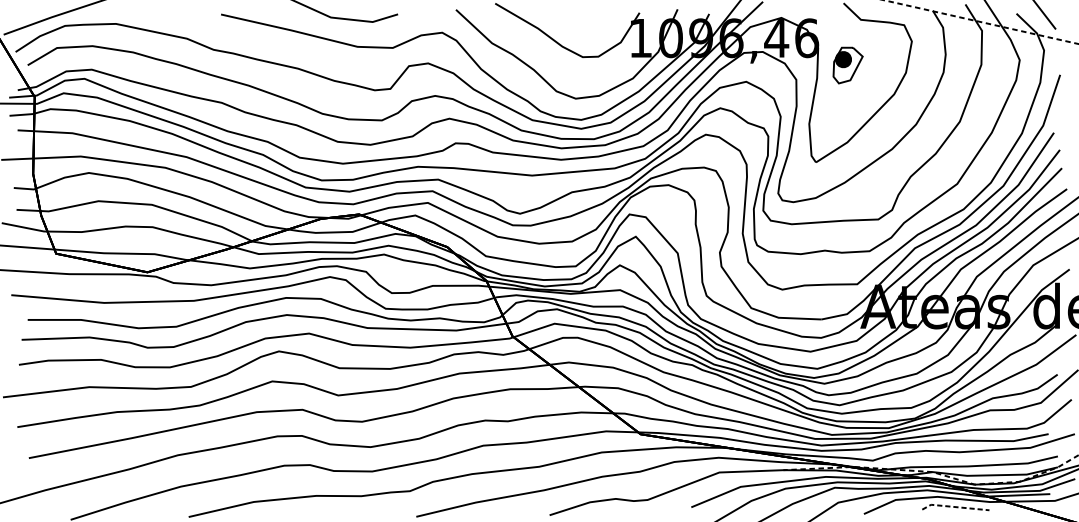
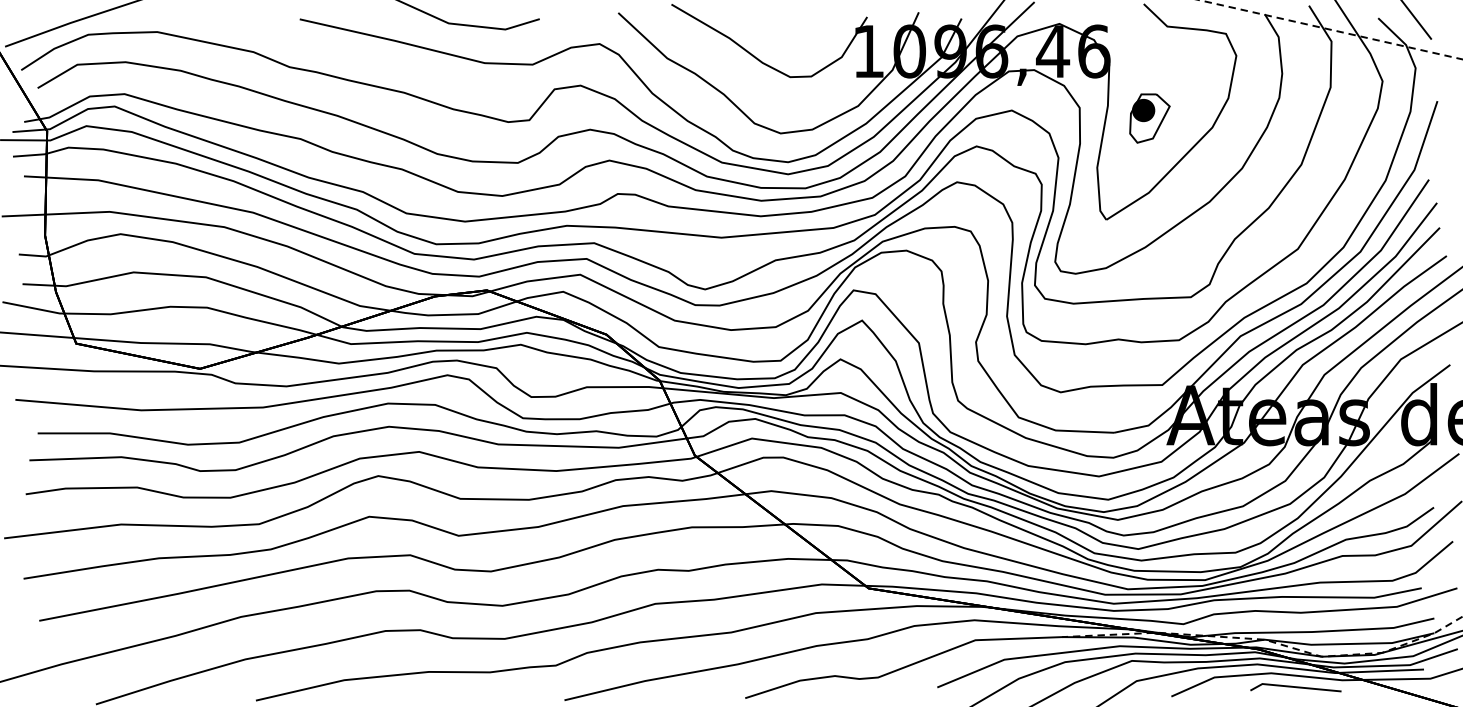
part: (847, 65) -> (1149, 118), moved
line: (955, 507) -> (1295, 687), dashed -> solid

